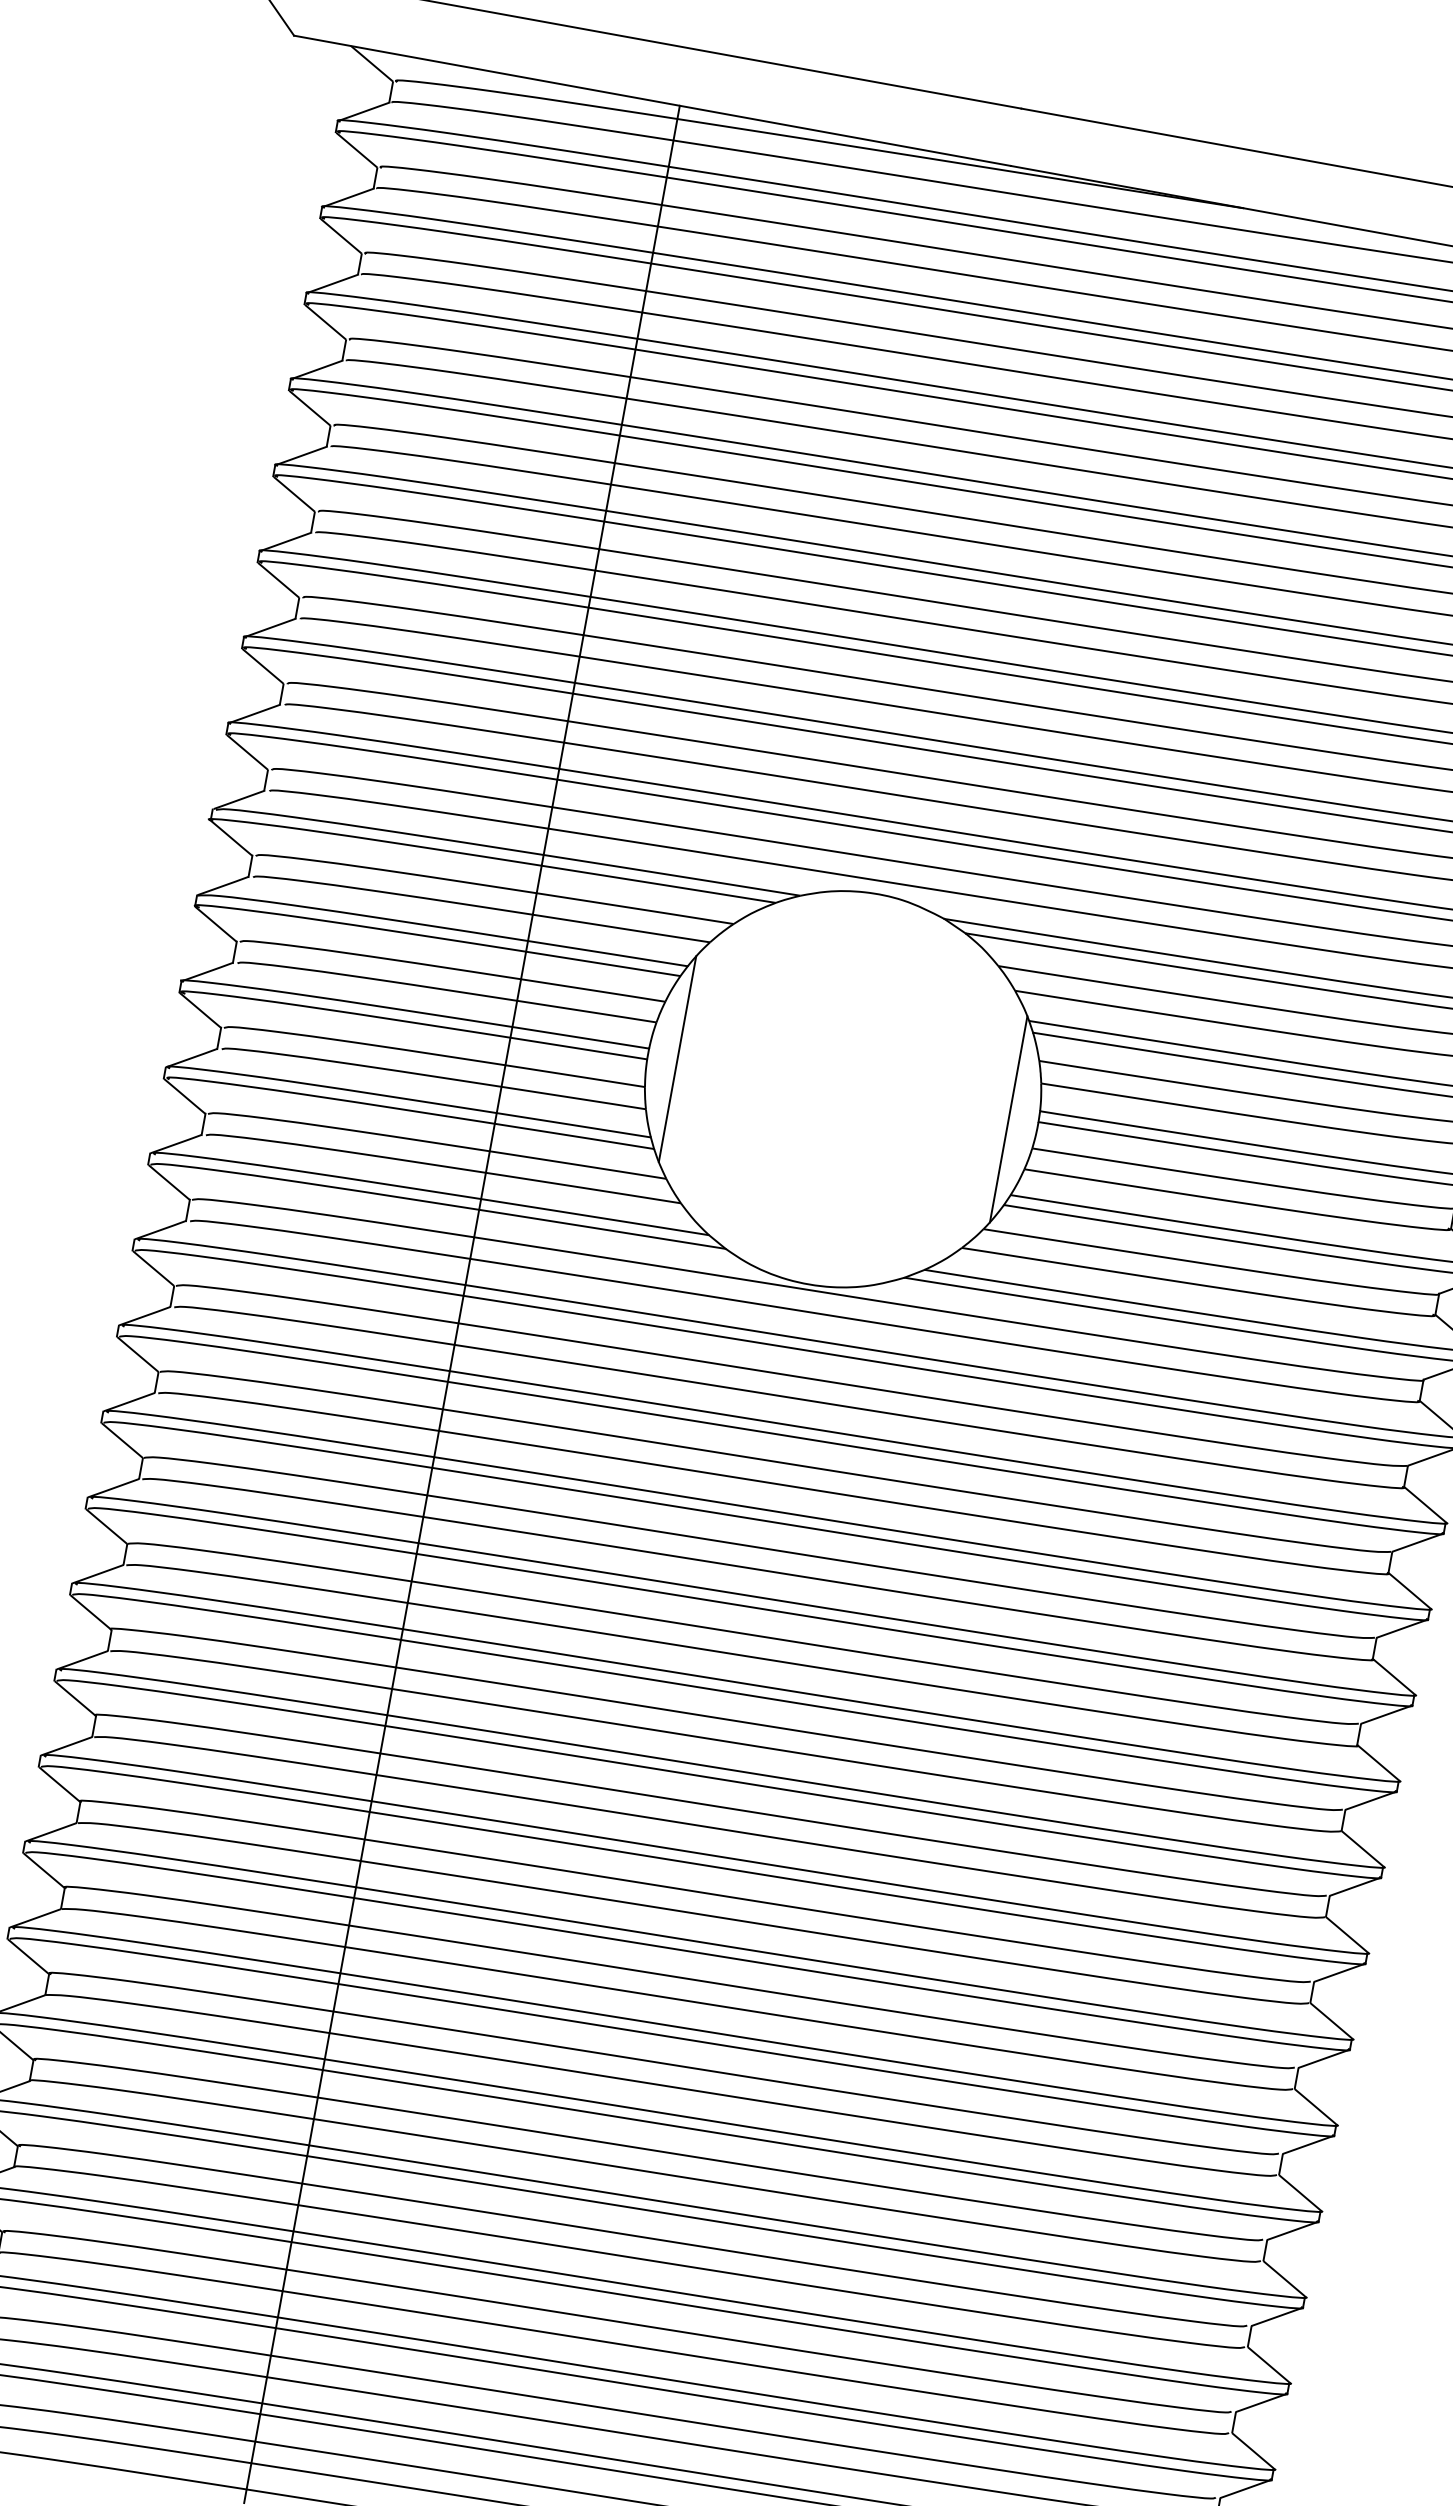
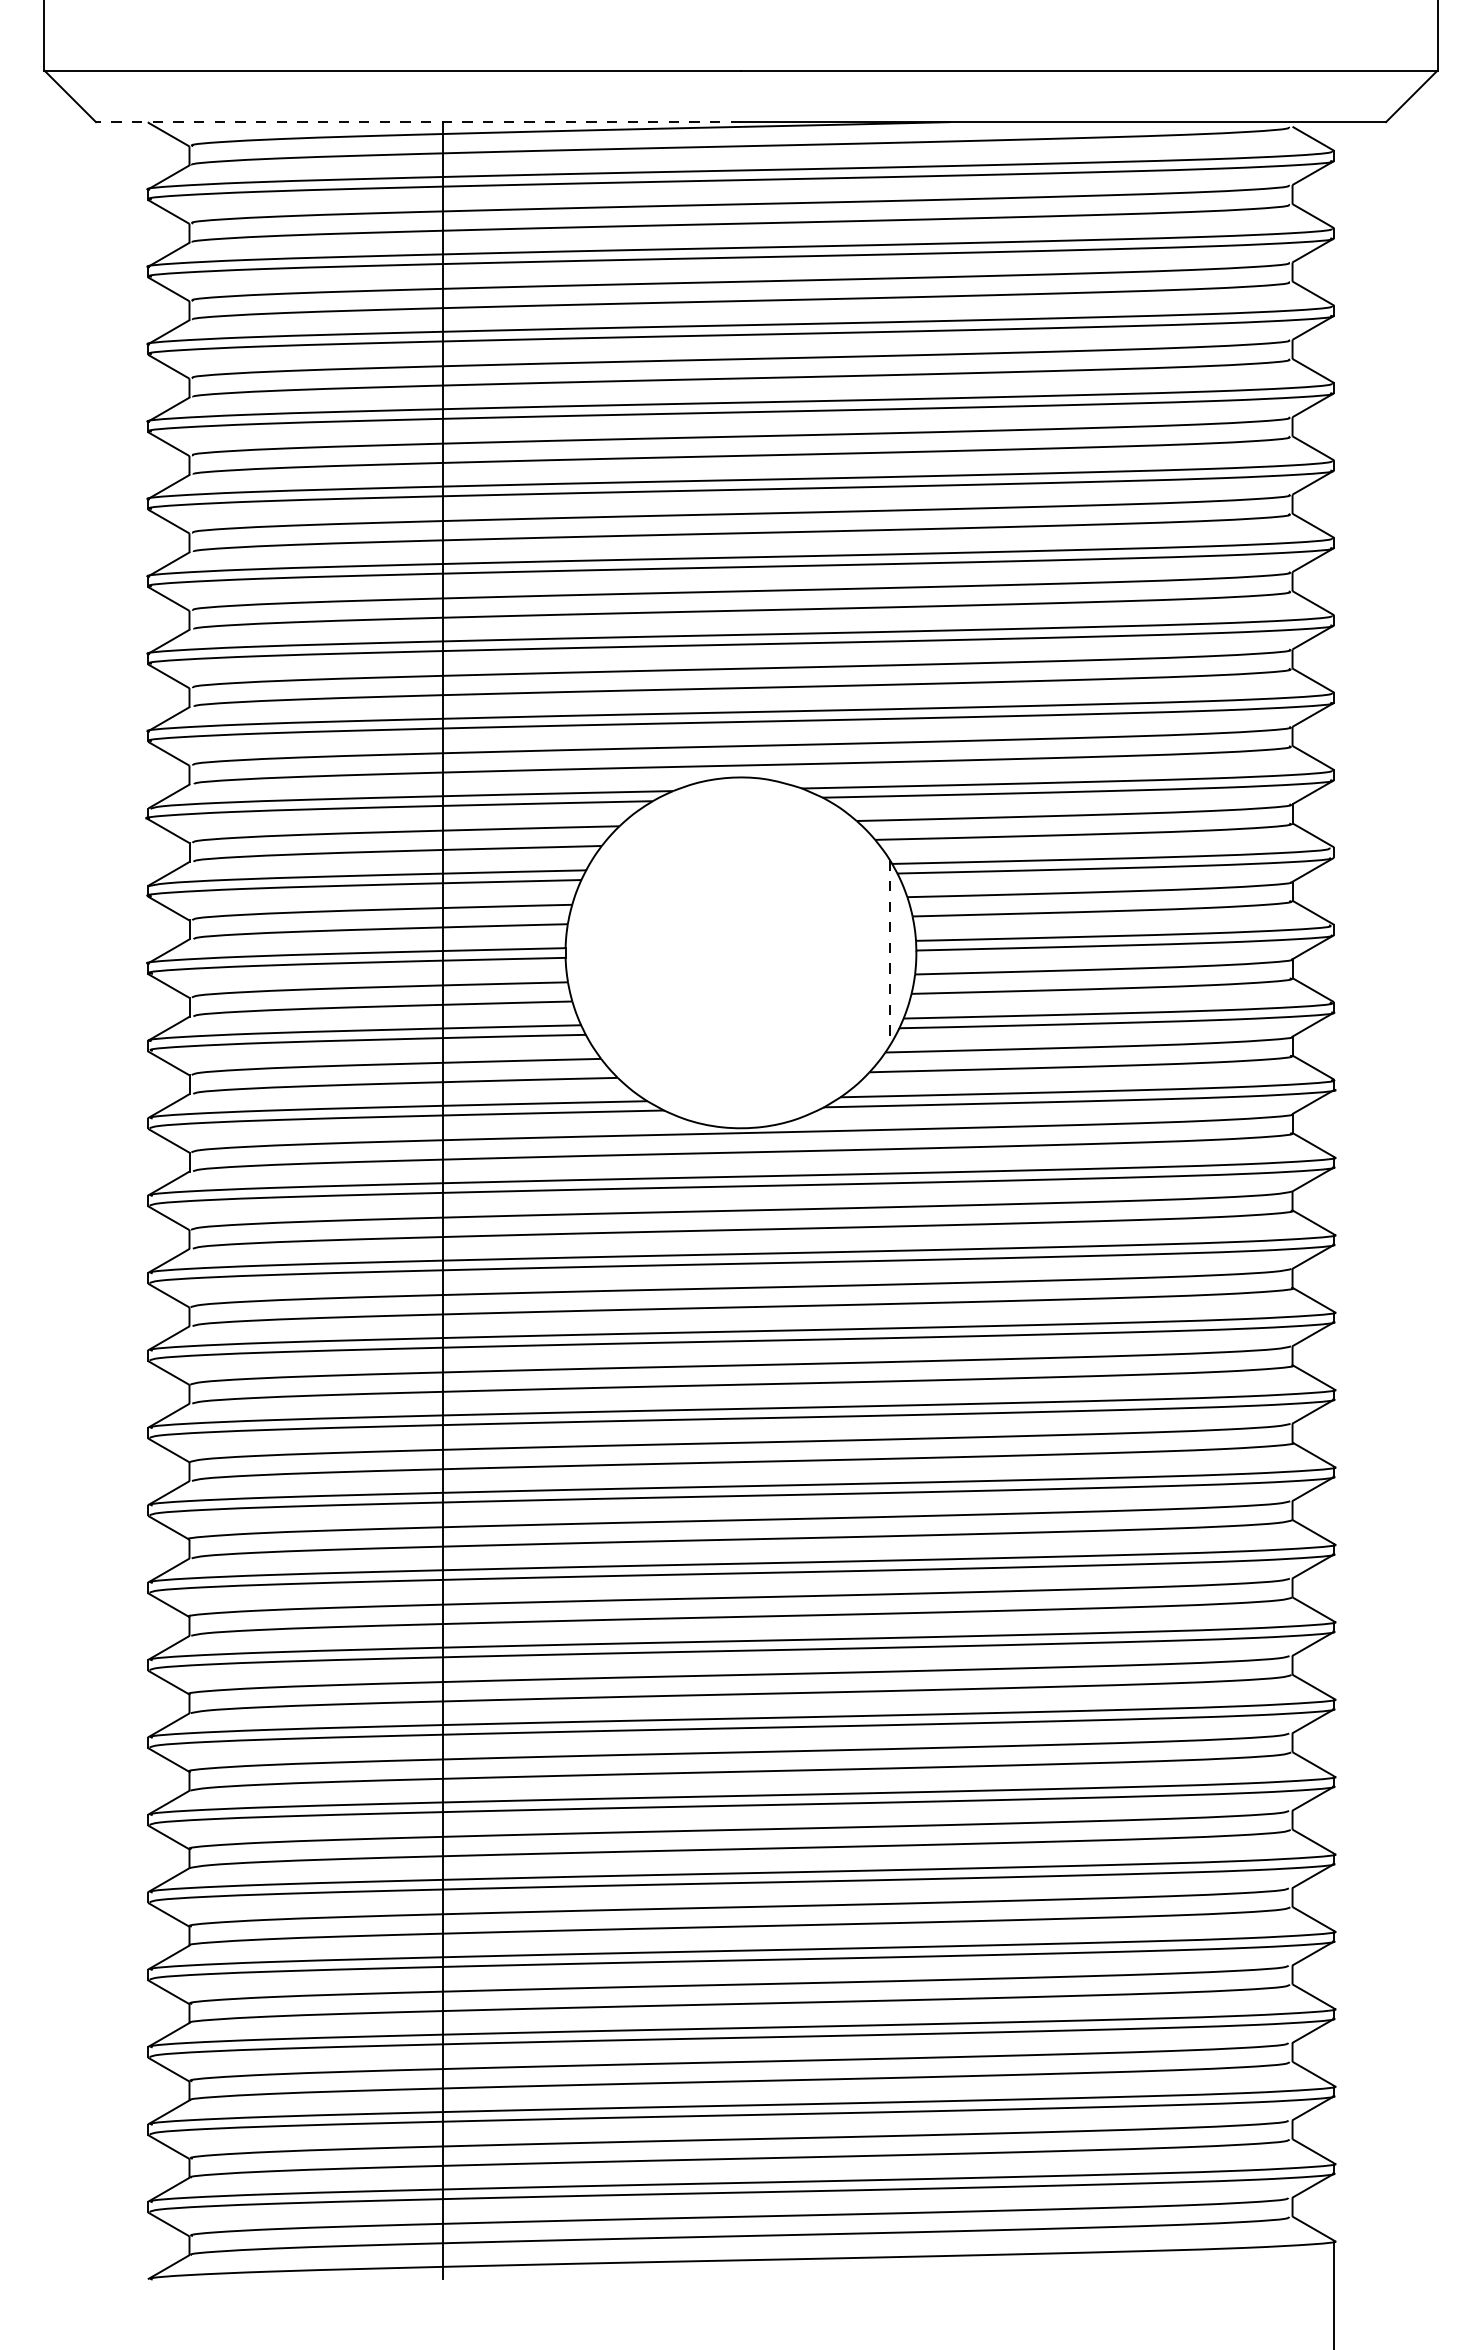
line: (652, 101) -> (418, 122), solid -> dashed
line: (677, 1058) -> (591, 952), removed
line: (1008, 1118) -> (889, 952), solid -> dashed

